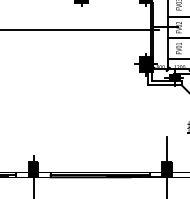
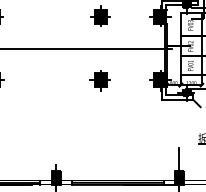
part: (80, 64) -> (99, 80), added

